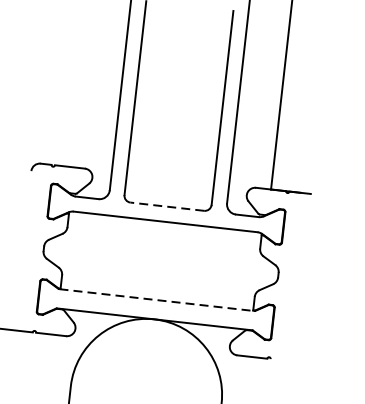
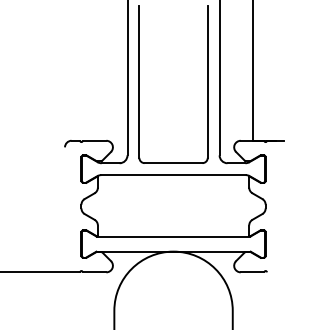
line: (167, 207) -> (173, 163), dashed -> solid
line: (158, 300) -> (174, 236), dashed -> solid

